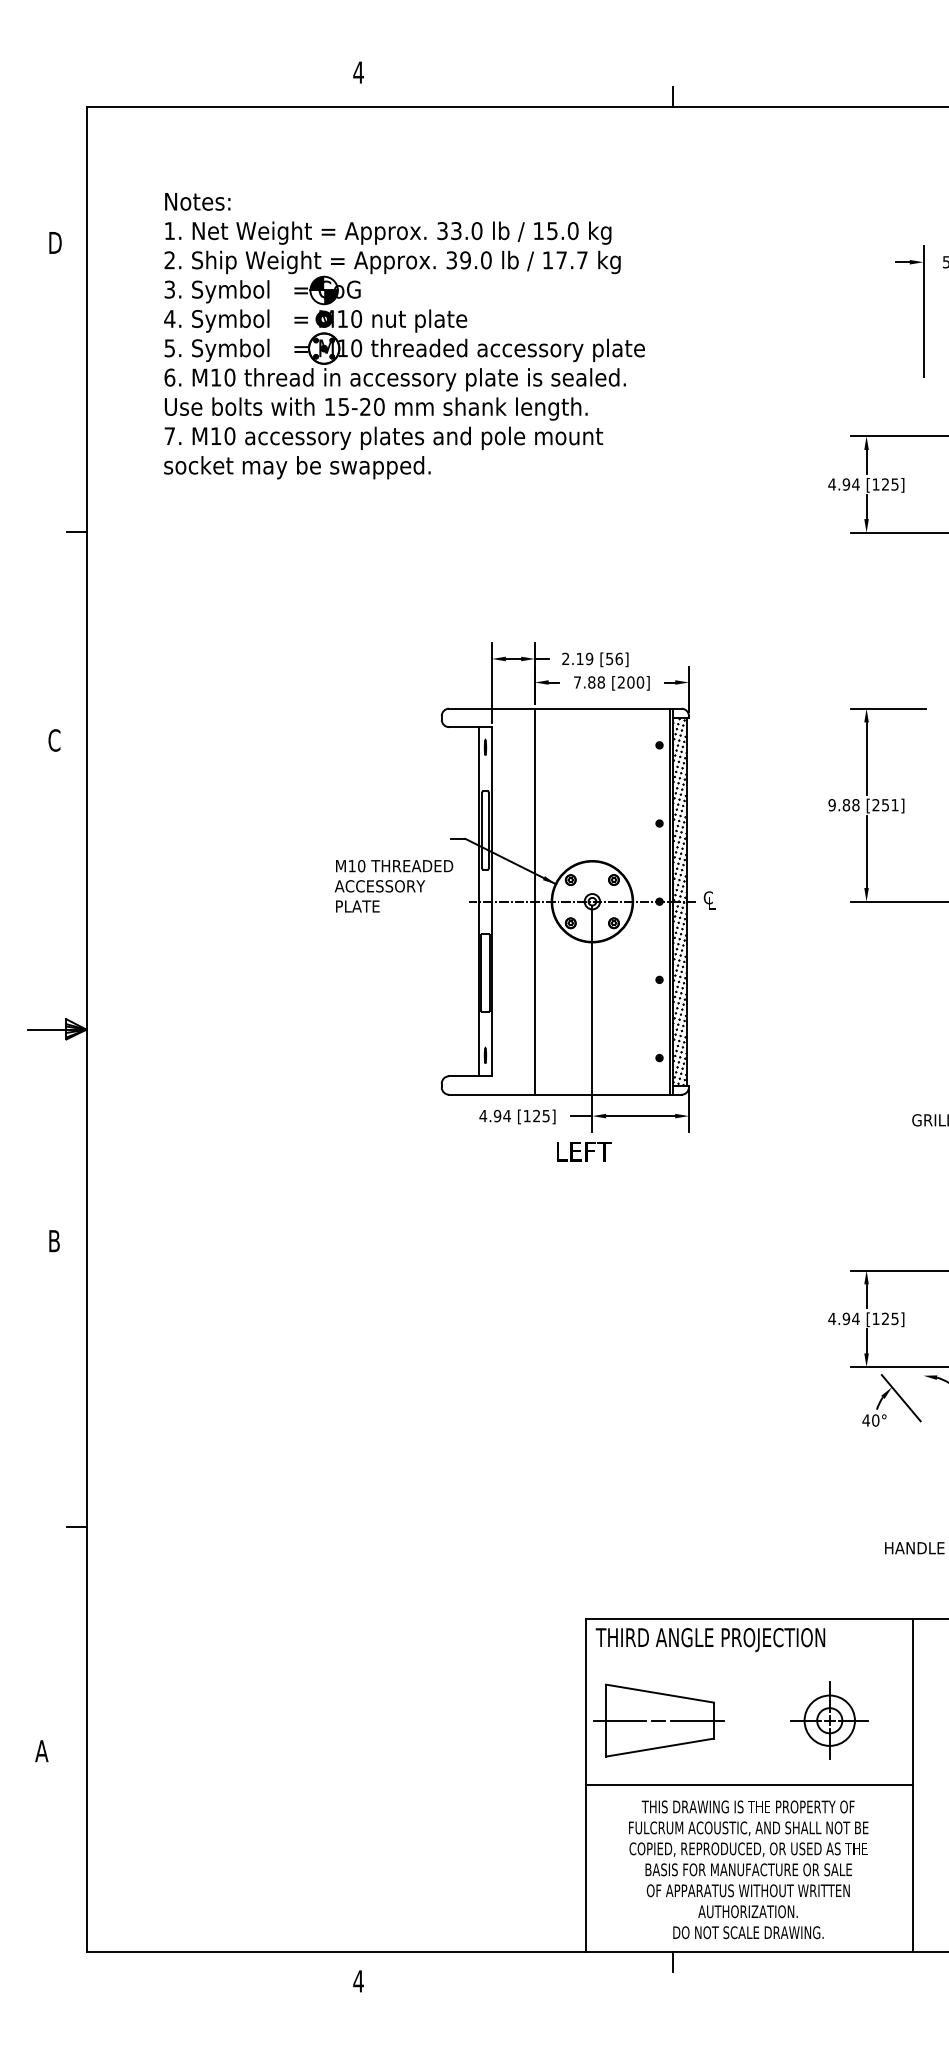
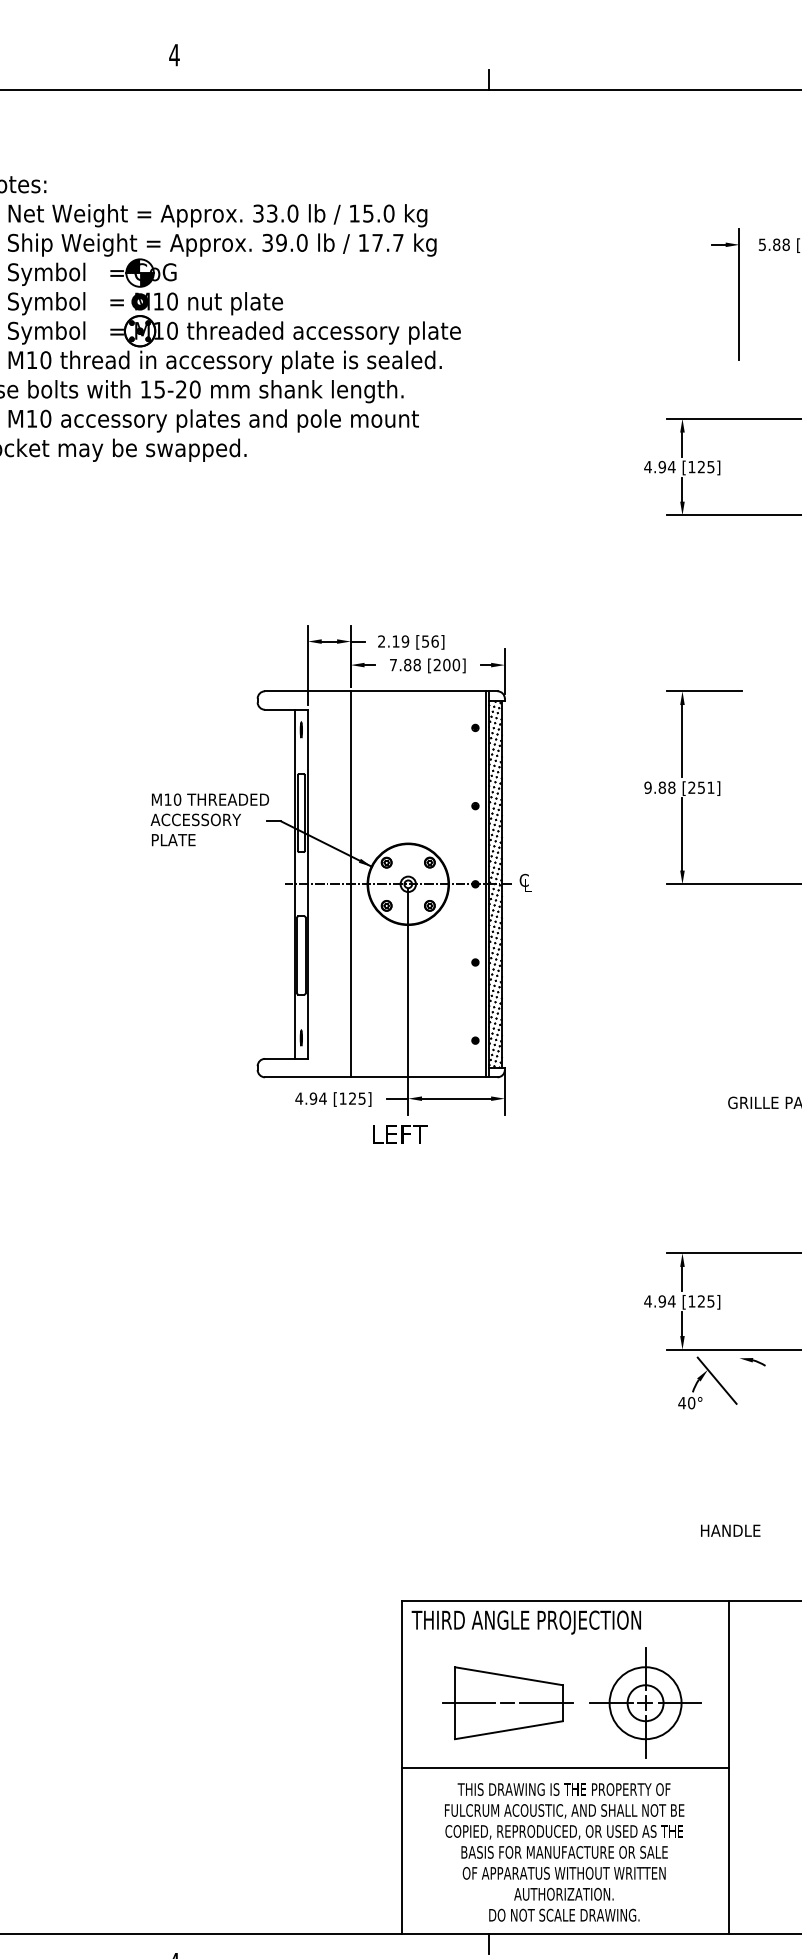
text: (394, 886) -> (210, 820), moved
part: (658, 1720) -> (507, 1703), moved
part: (829, 1720) -> (645, 1703), size x1.43

